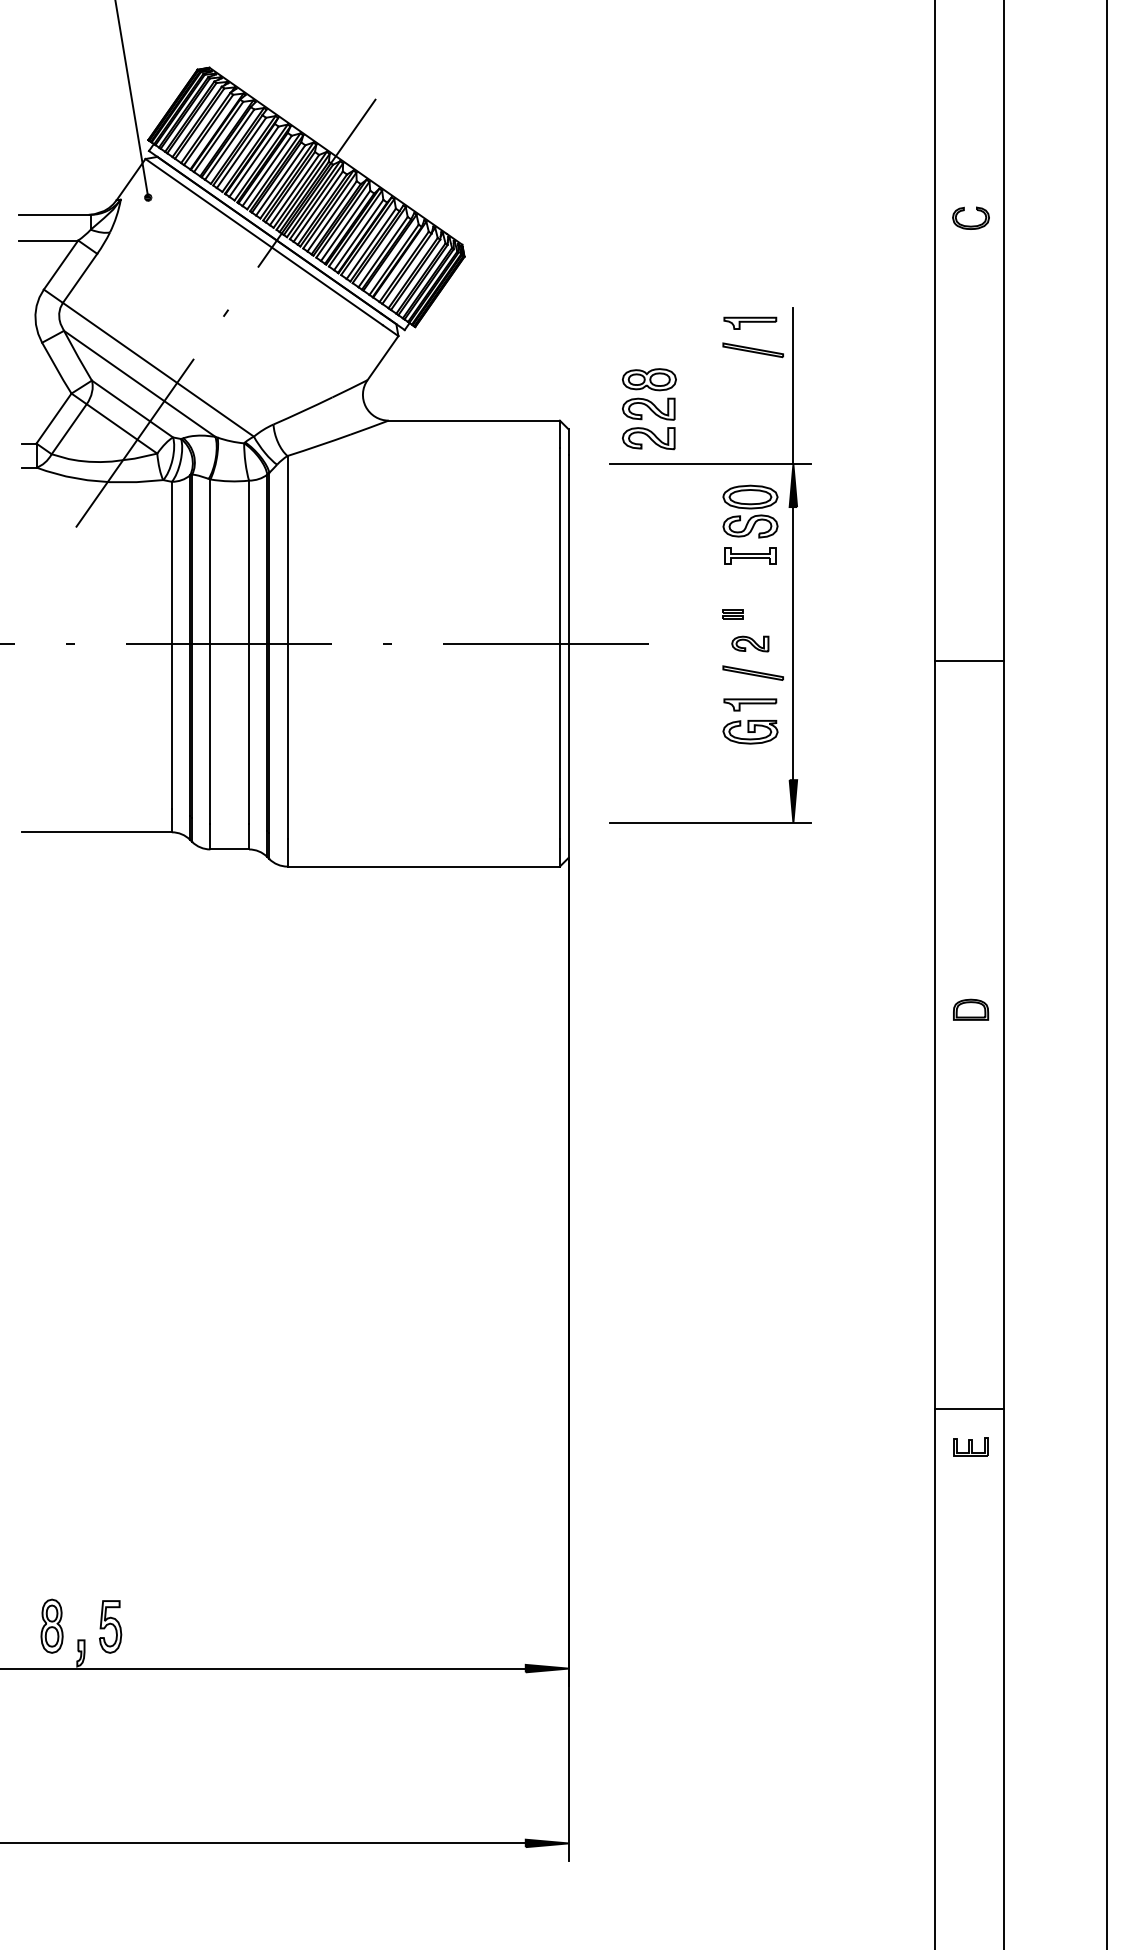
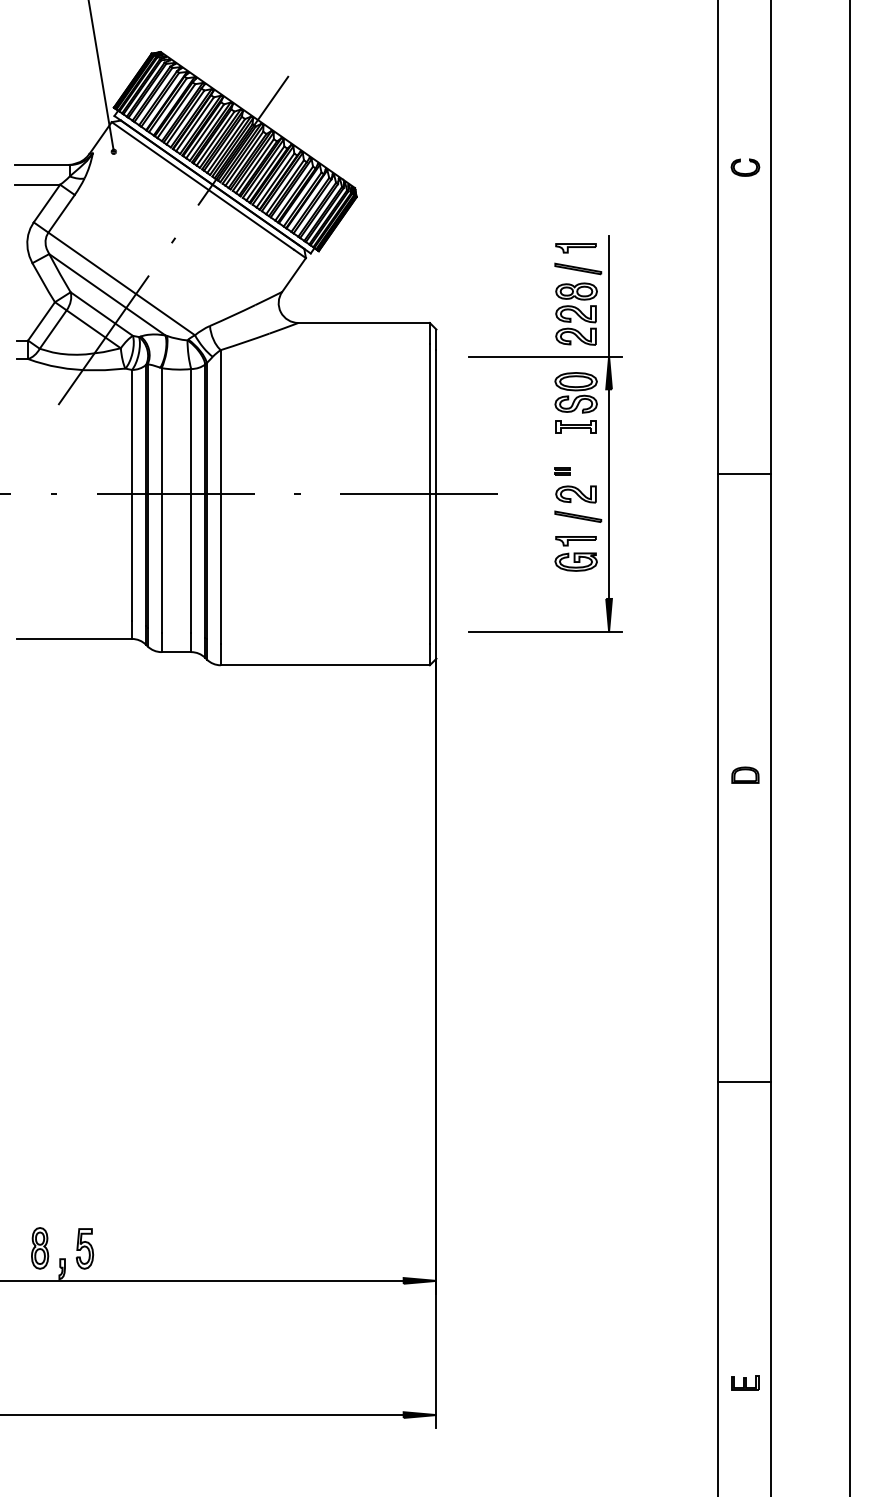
part: (649, 408) -> (576, 313), moved
part: (749, 644) -> (575, 494), size x1.43
line: (968, 661) -> (743, 473), moved
part: (971, 1446) -> (745, 1382), moved

